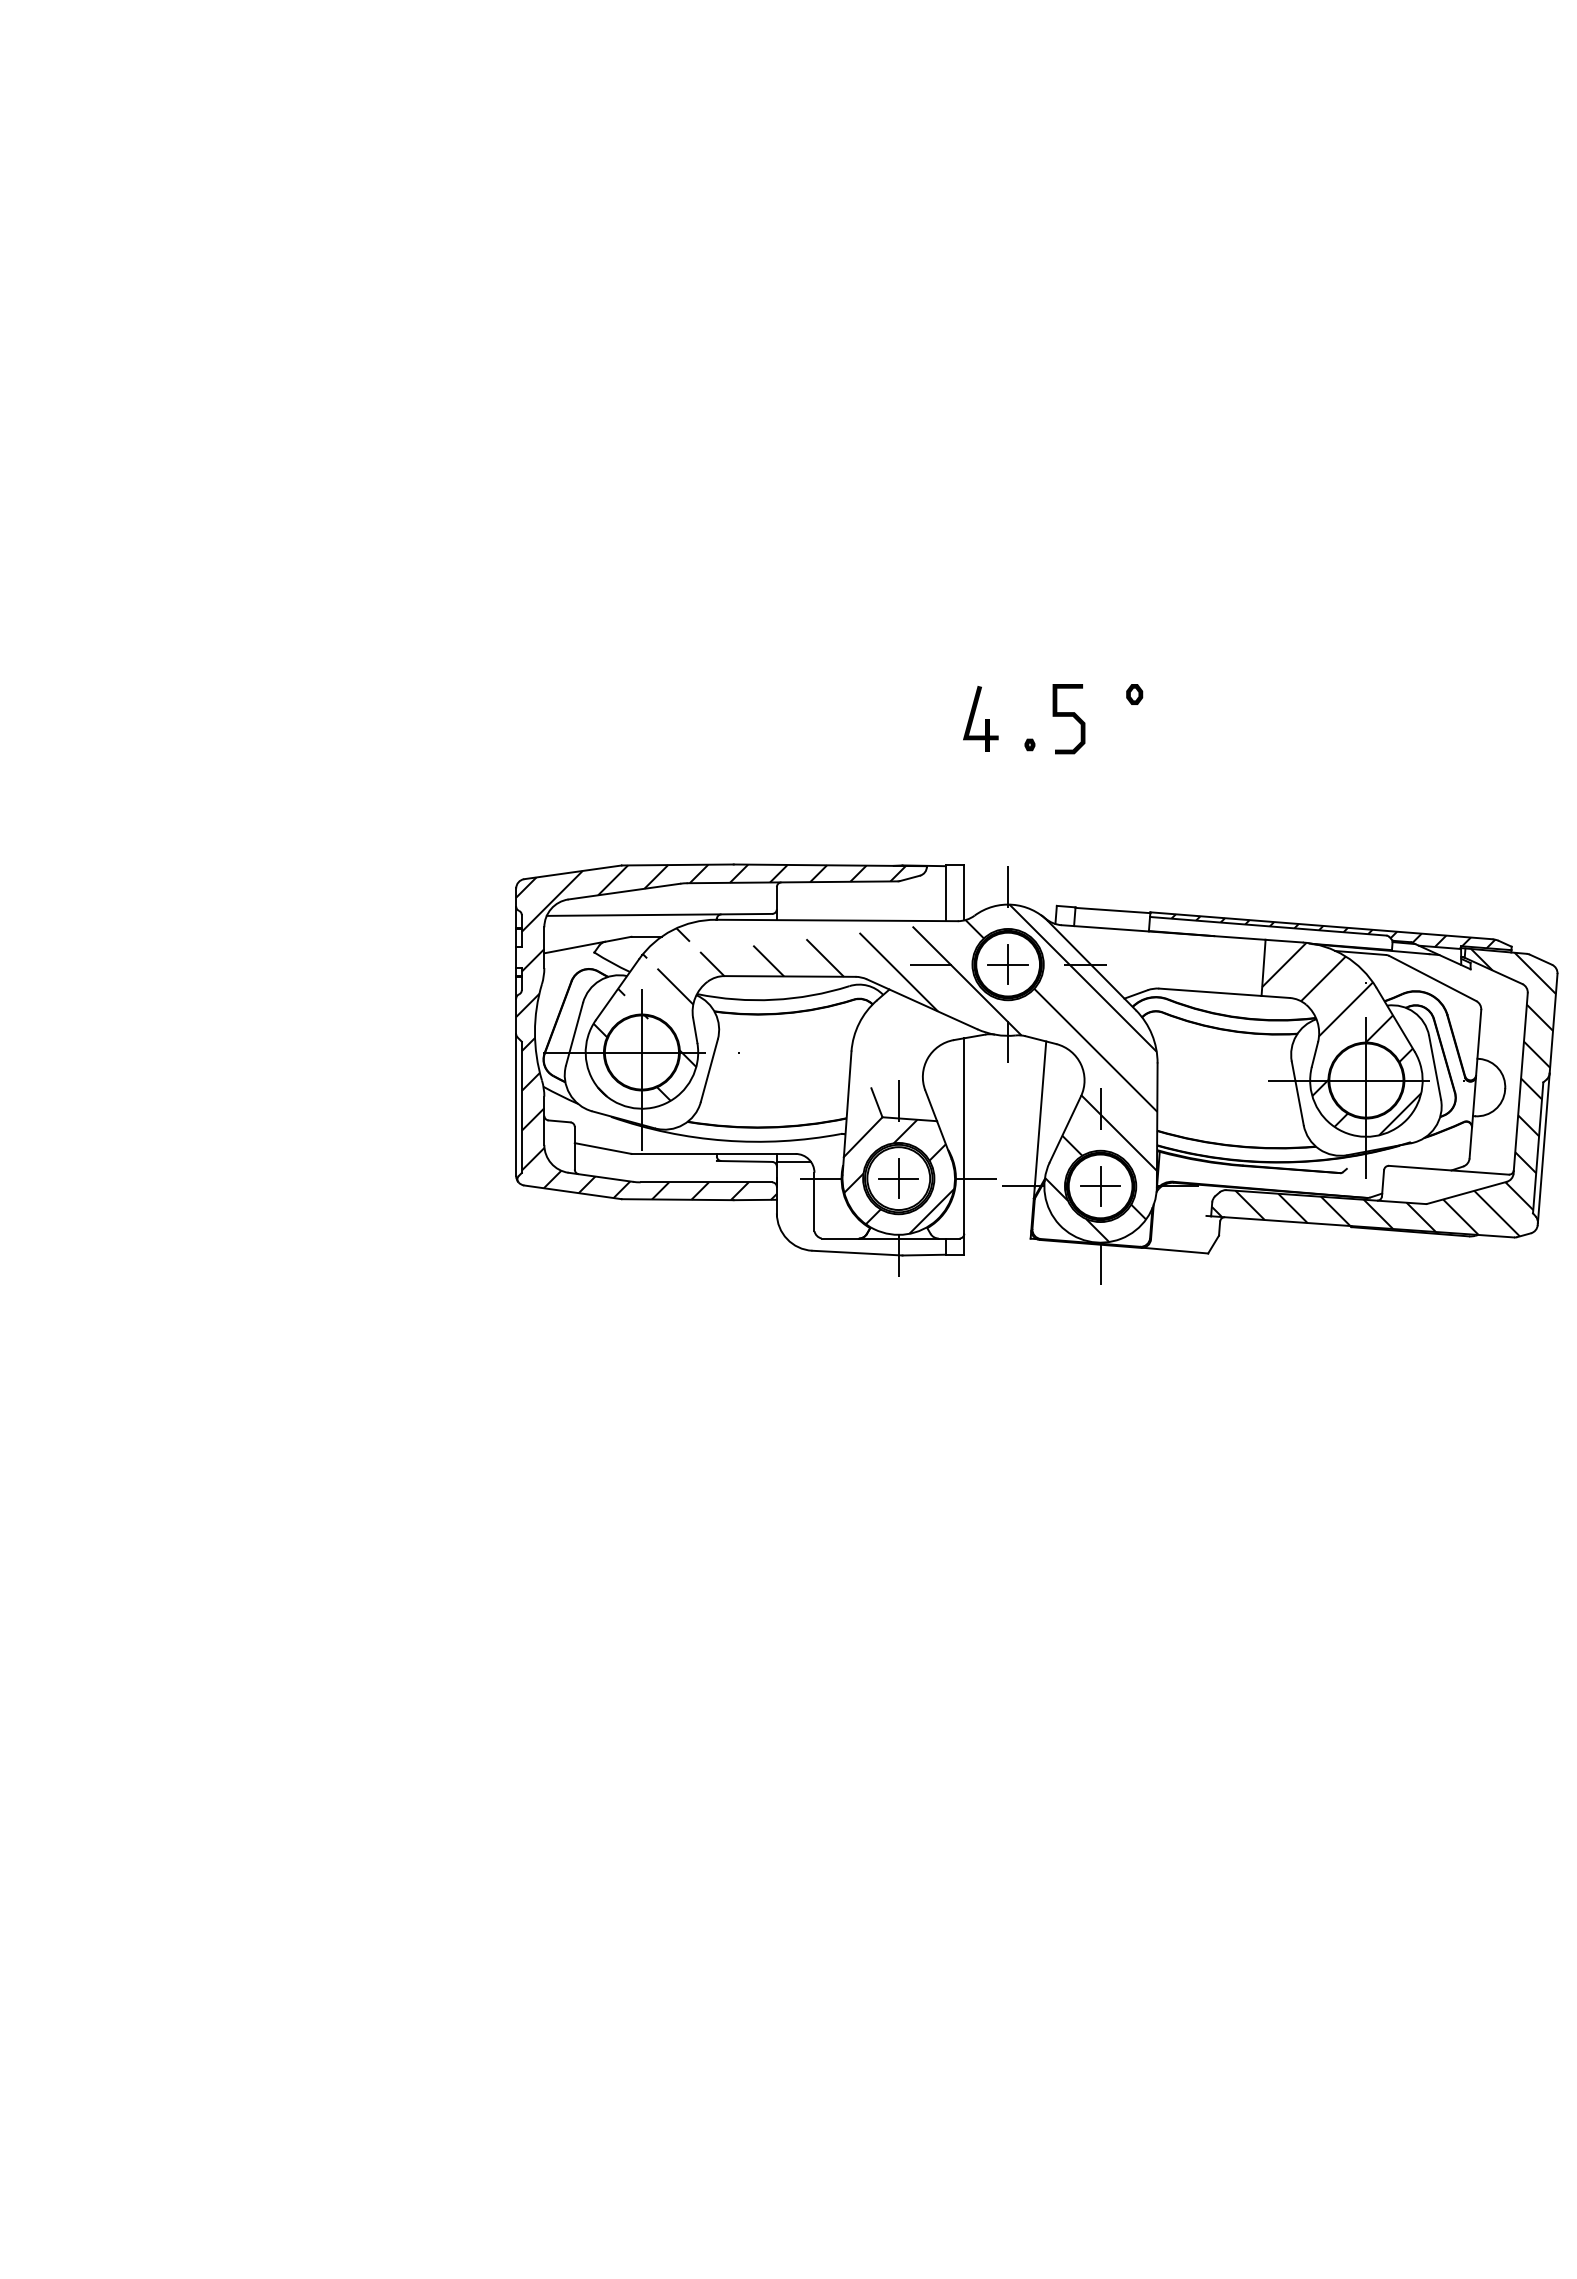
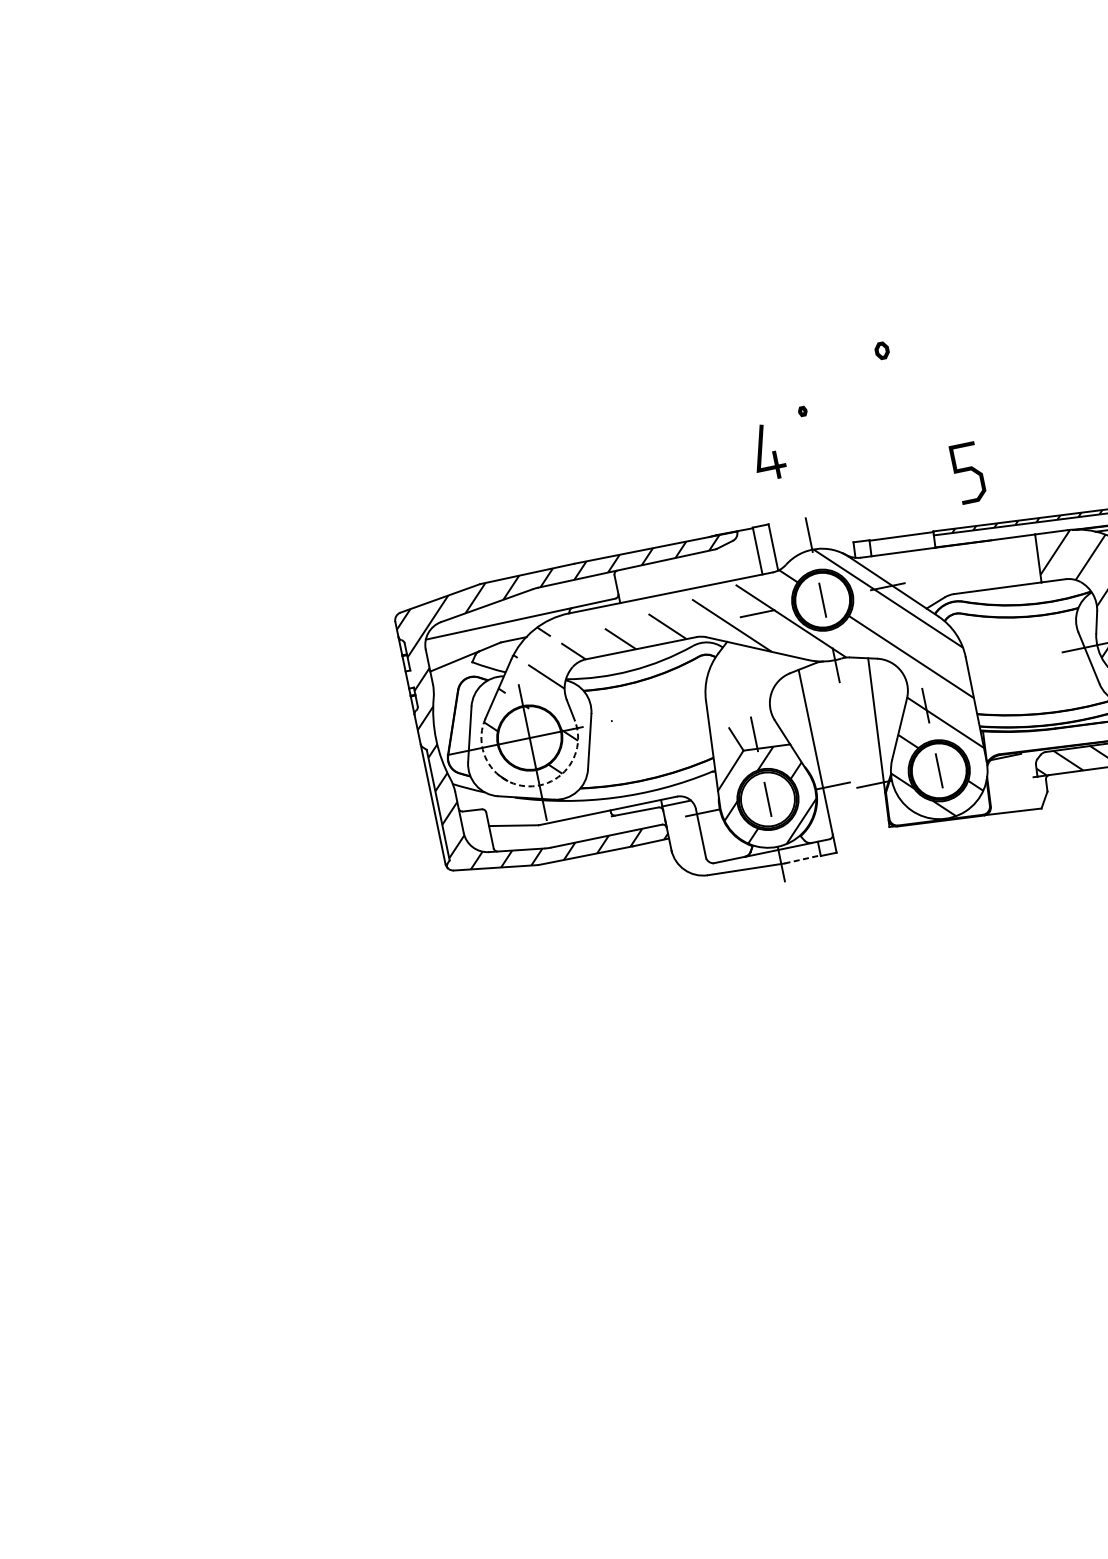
curve: (1068, 716) -> (967, 470), moved
part: (980, 718) -> (767, 451), moved
line: (1007, 964) -> (822, 600), removed
arc: (629, 1107) -> (528, 786), solid -> dashed
line: (898, 1178) -> (767, 799), removed
line: (1100, 1186) -> (939, 770), removed
line: (924, 1255) -> (803, 859), solid -> dashed
line: (1100, 1263) -> (952, 835), removed

